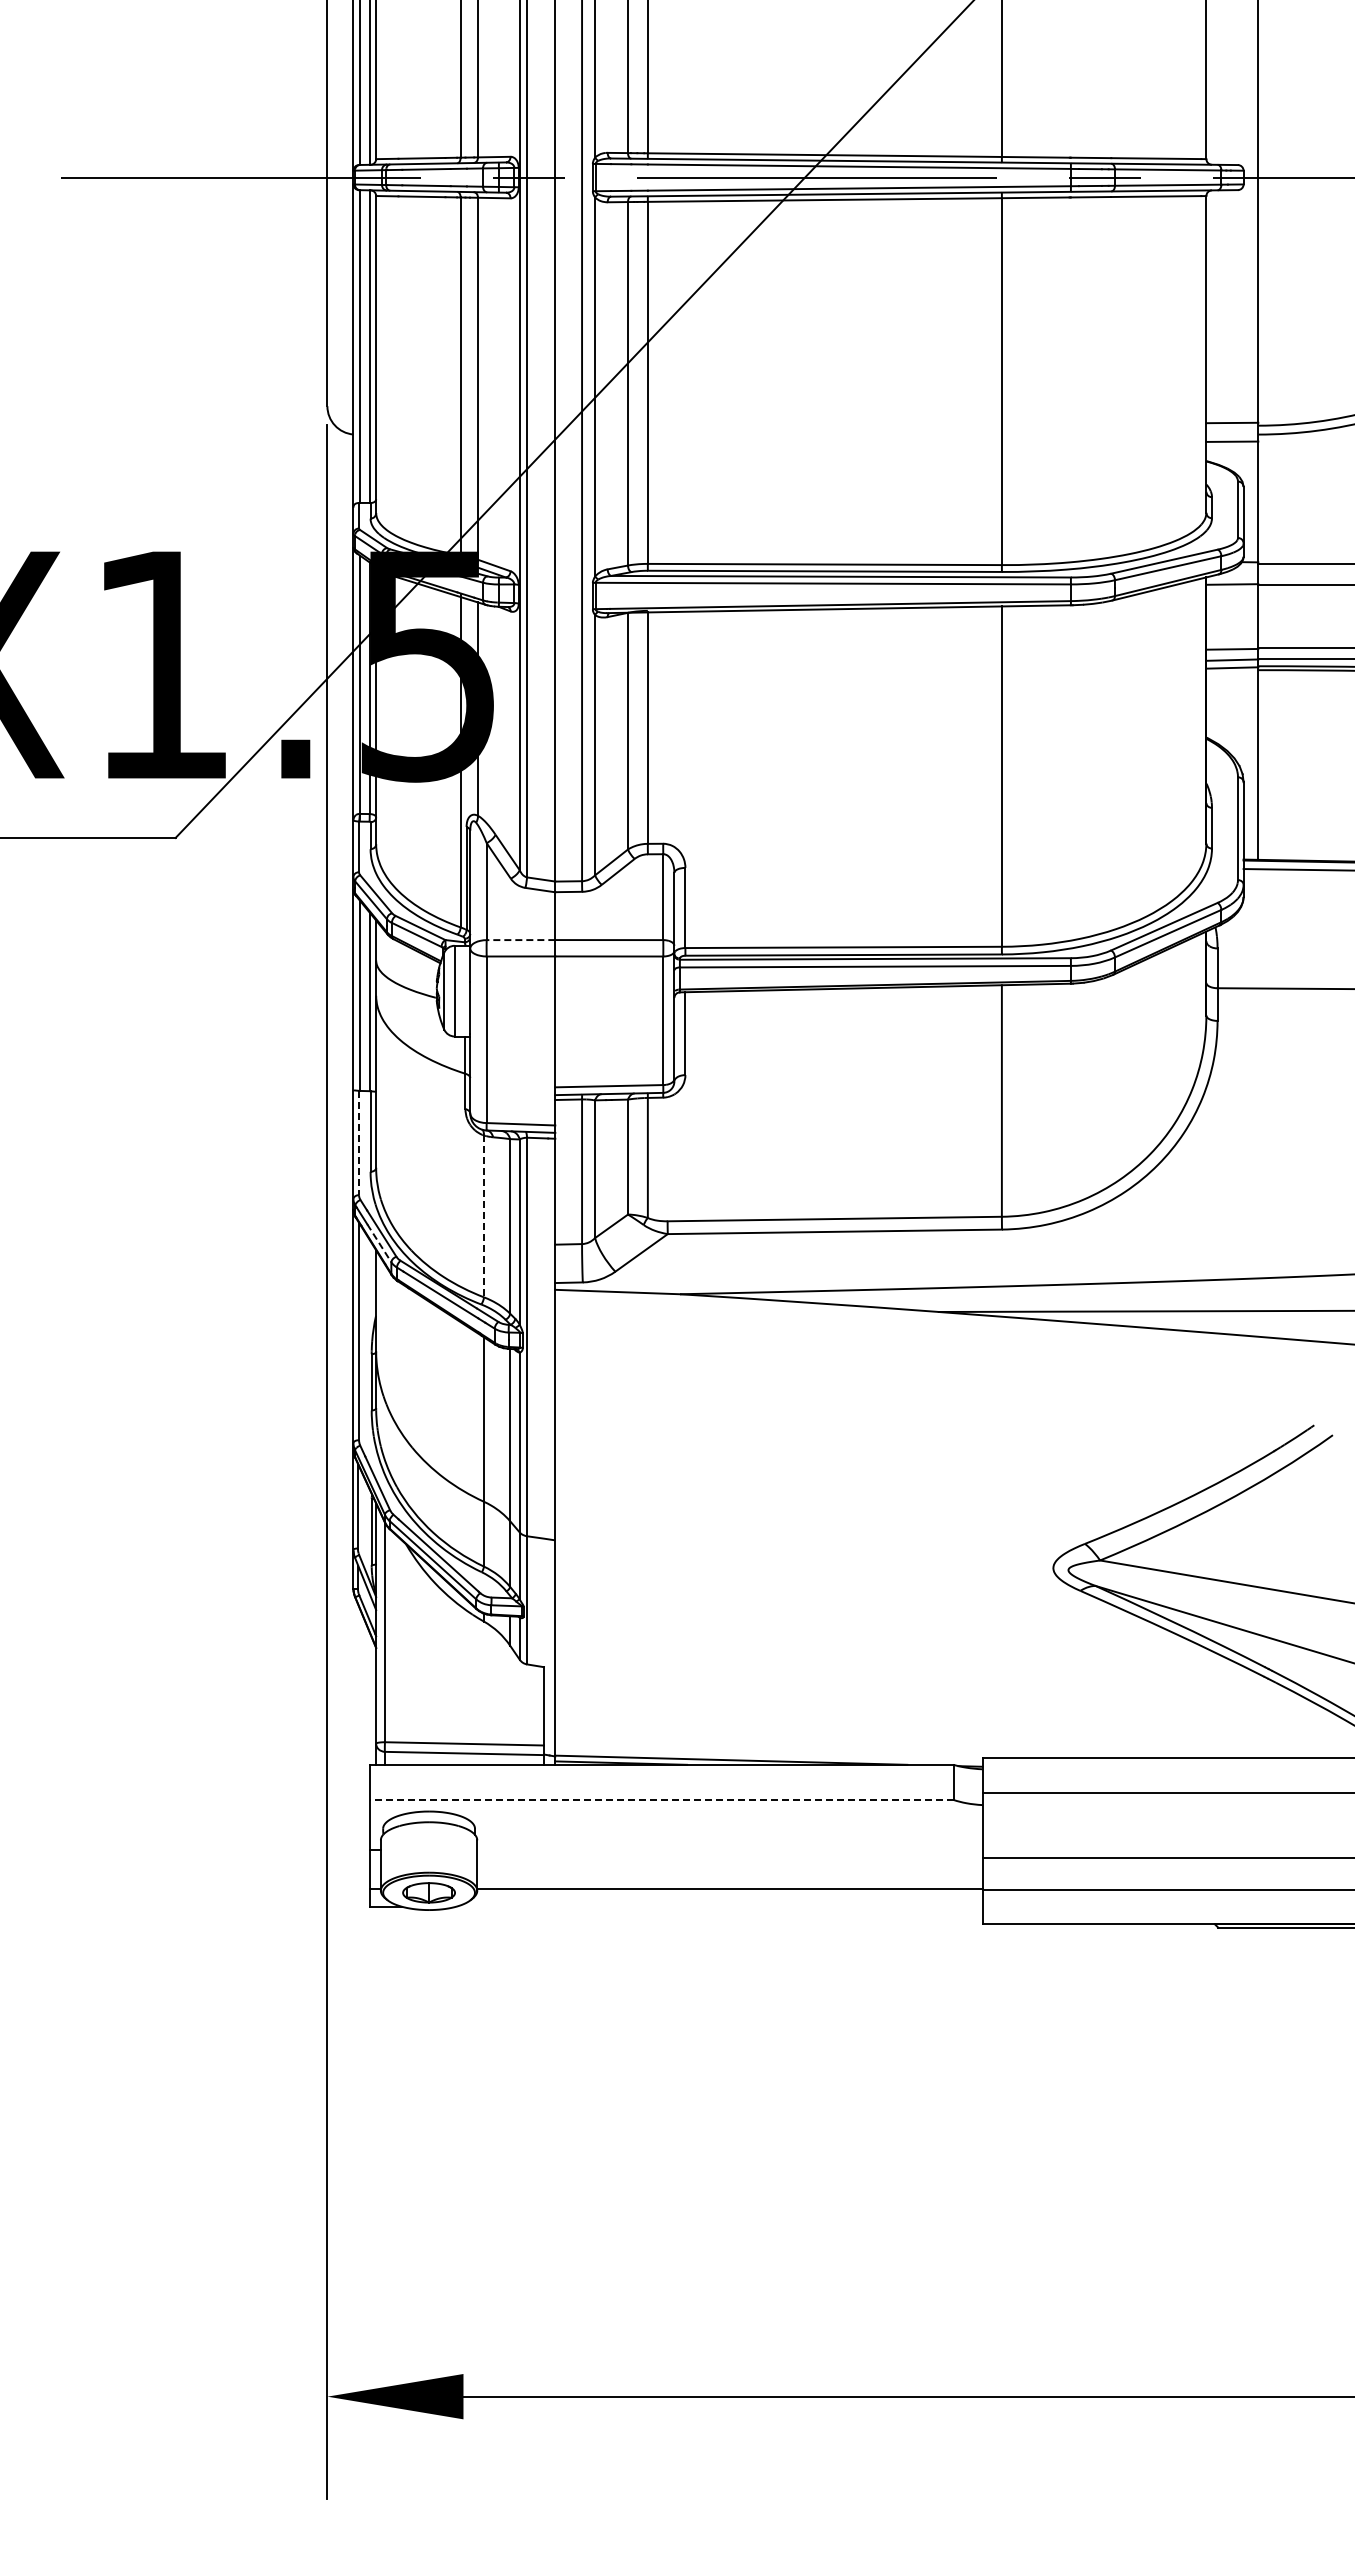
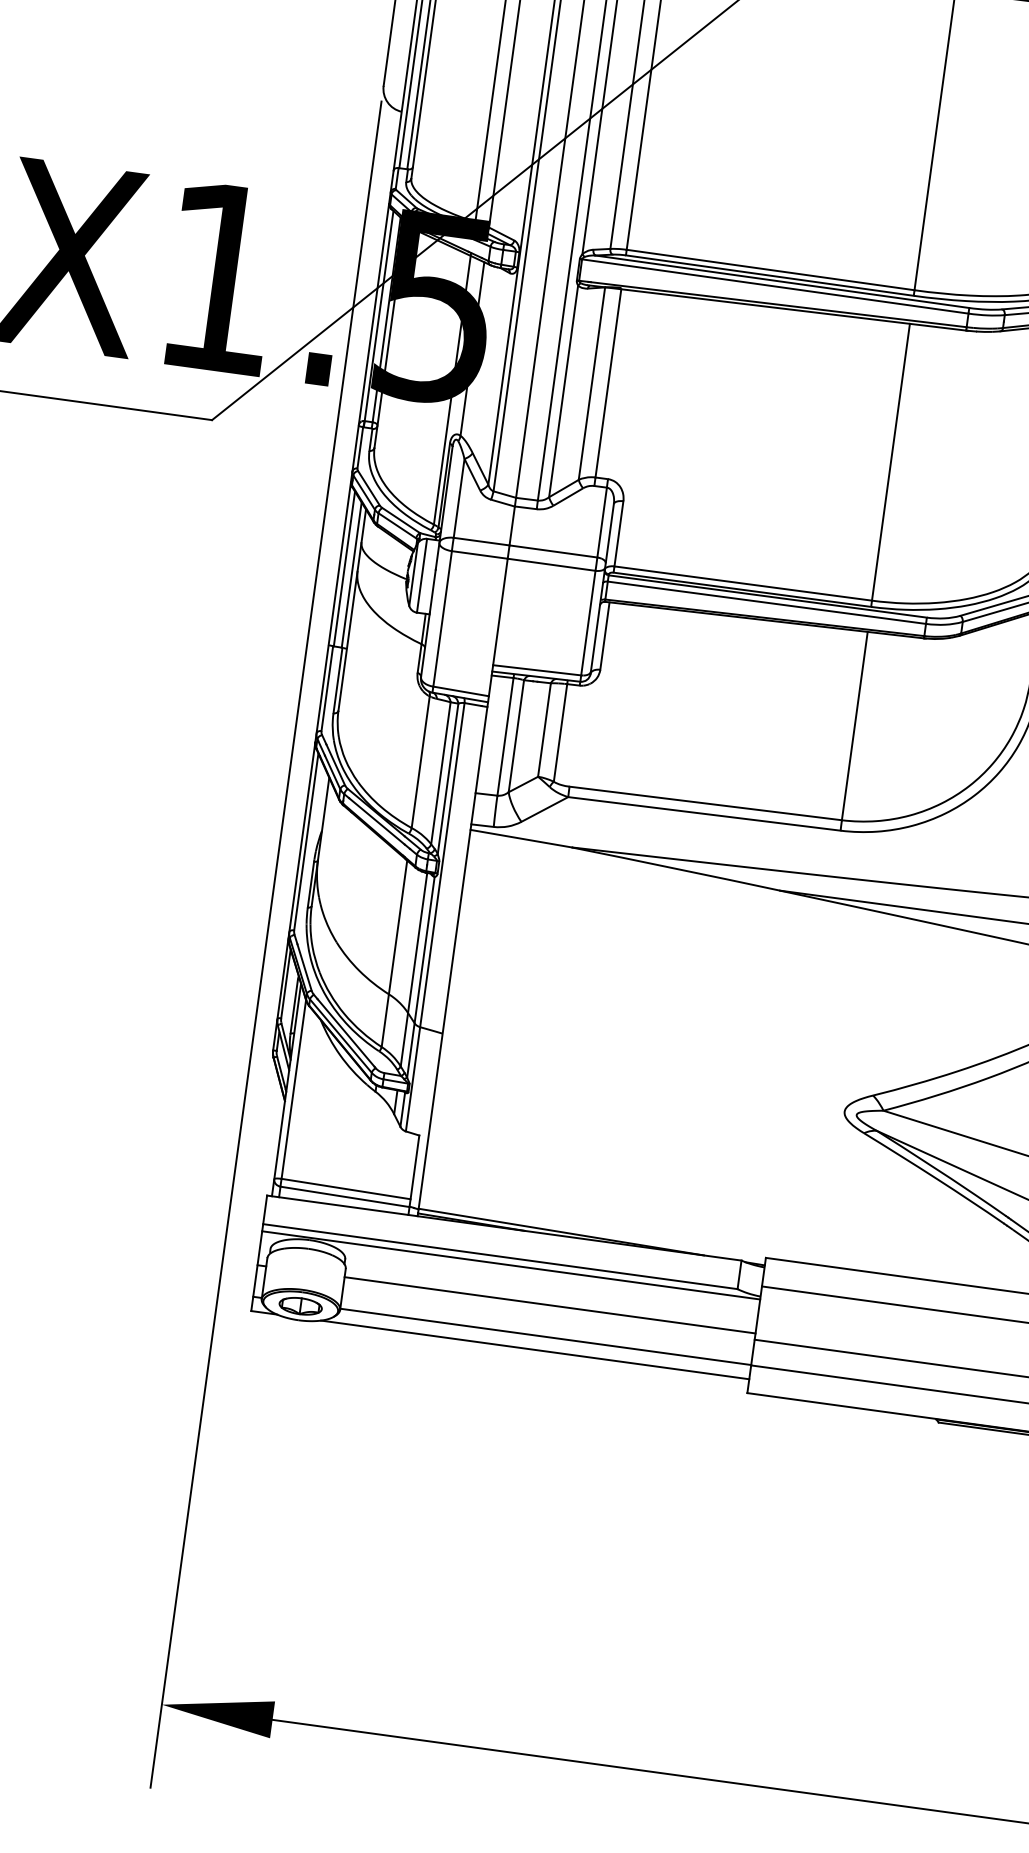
line: (520, 940) -> (481, 541), dashed -> solid
line: (359, 1143) -> (327, 689), dashed -> solid
line: (483, 1216) -> (420, 762), dashed -> solid
line: (379, 1243) -> (332, 772), dashed -> solid
line: (661, 1799) -> (500, 1256), dashed -> solid
line: (676, 1808) -> (511, 1265), added
line: (729, 1850) -> (549, 1305), added
line: (719, 1906) -> (535, 1349), added

